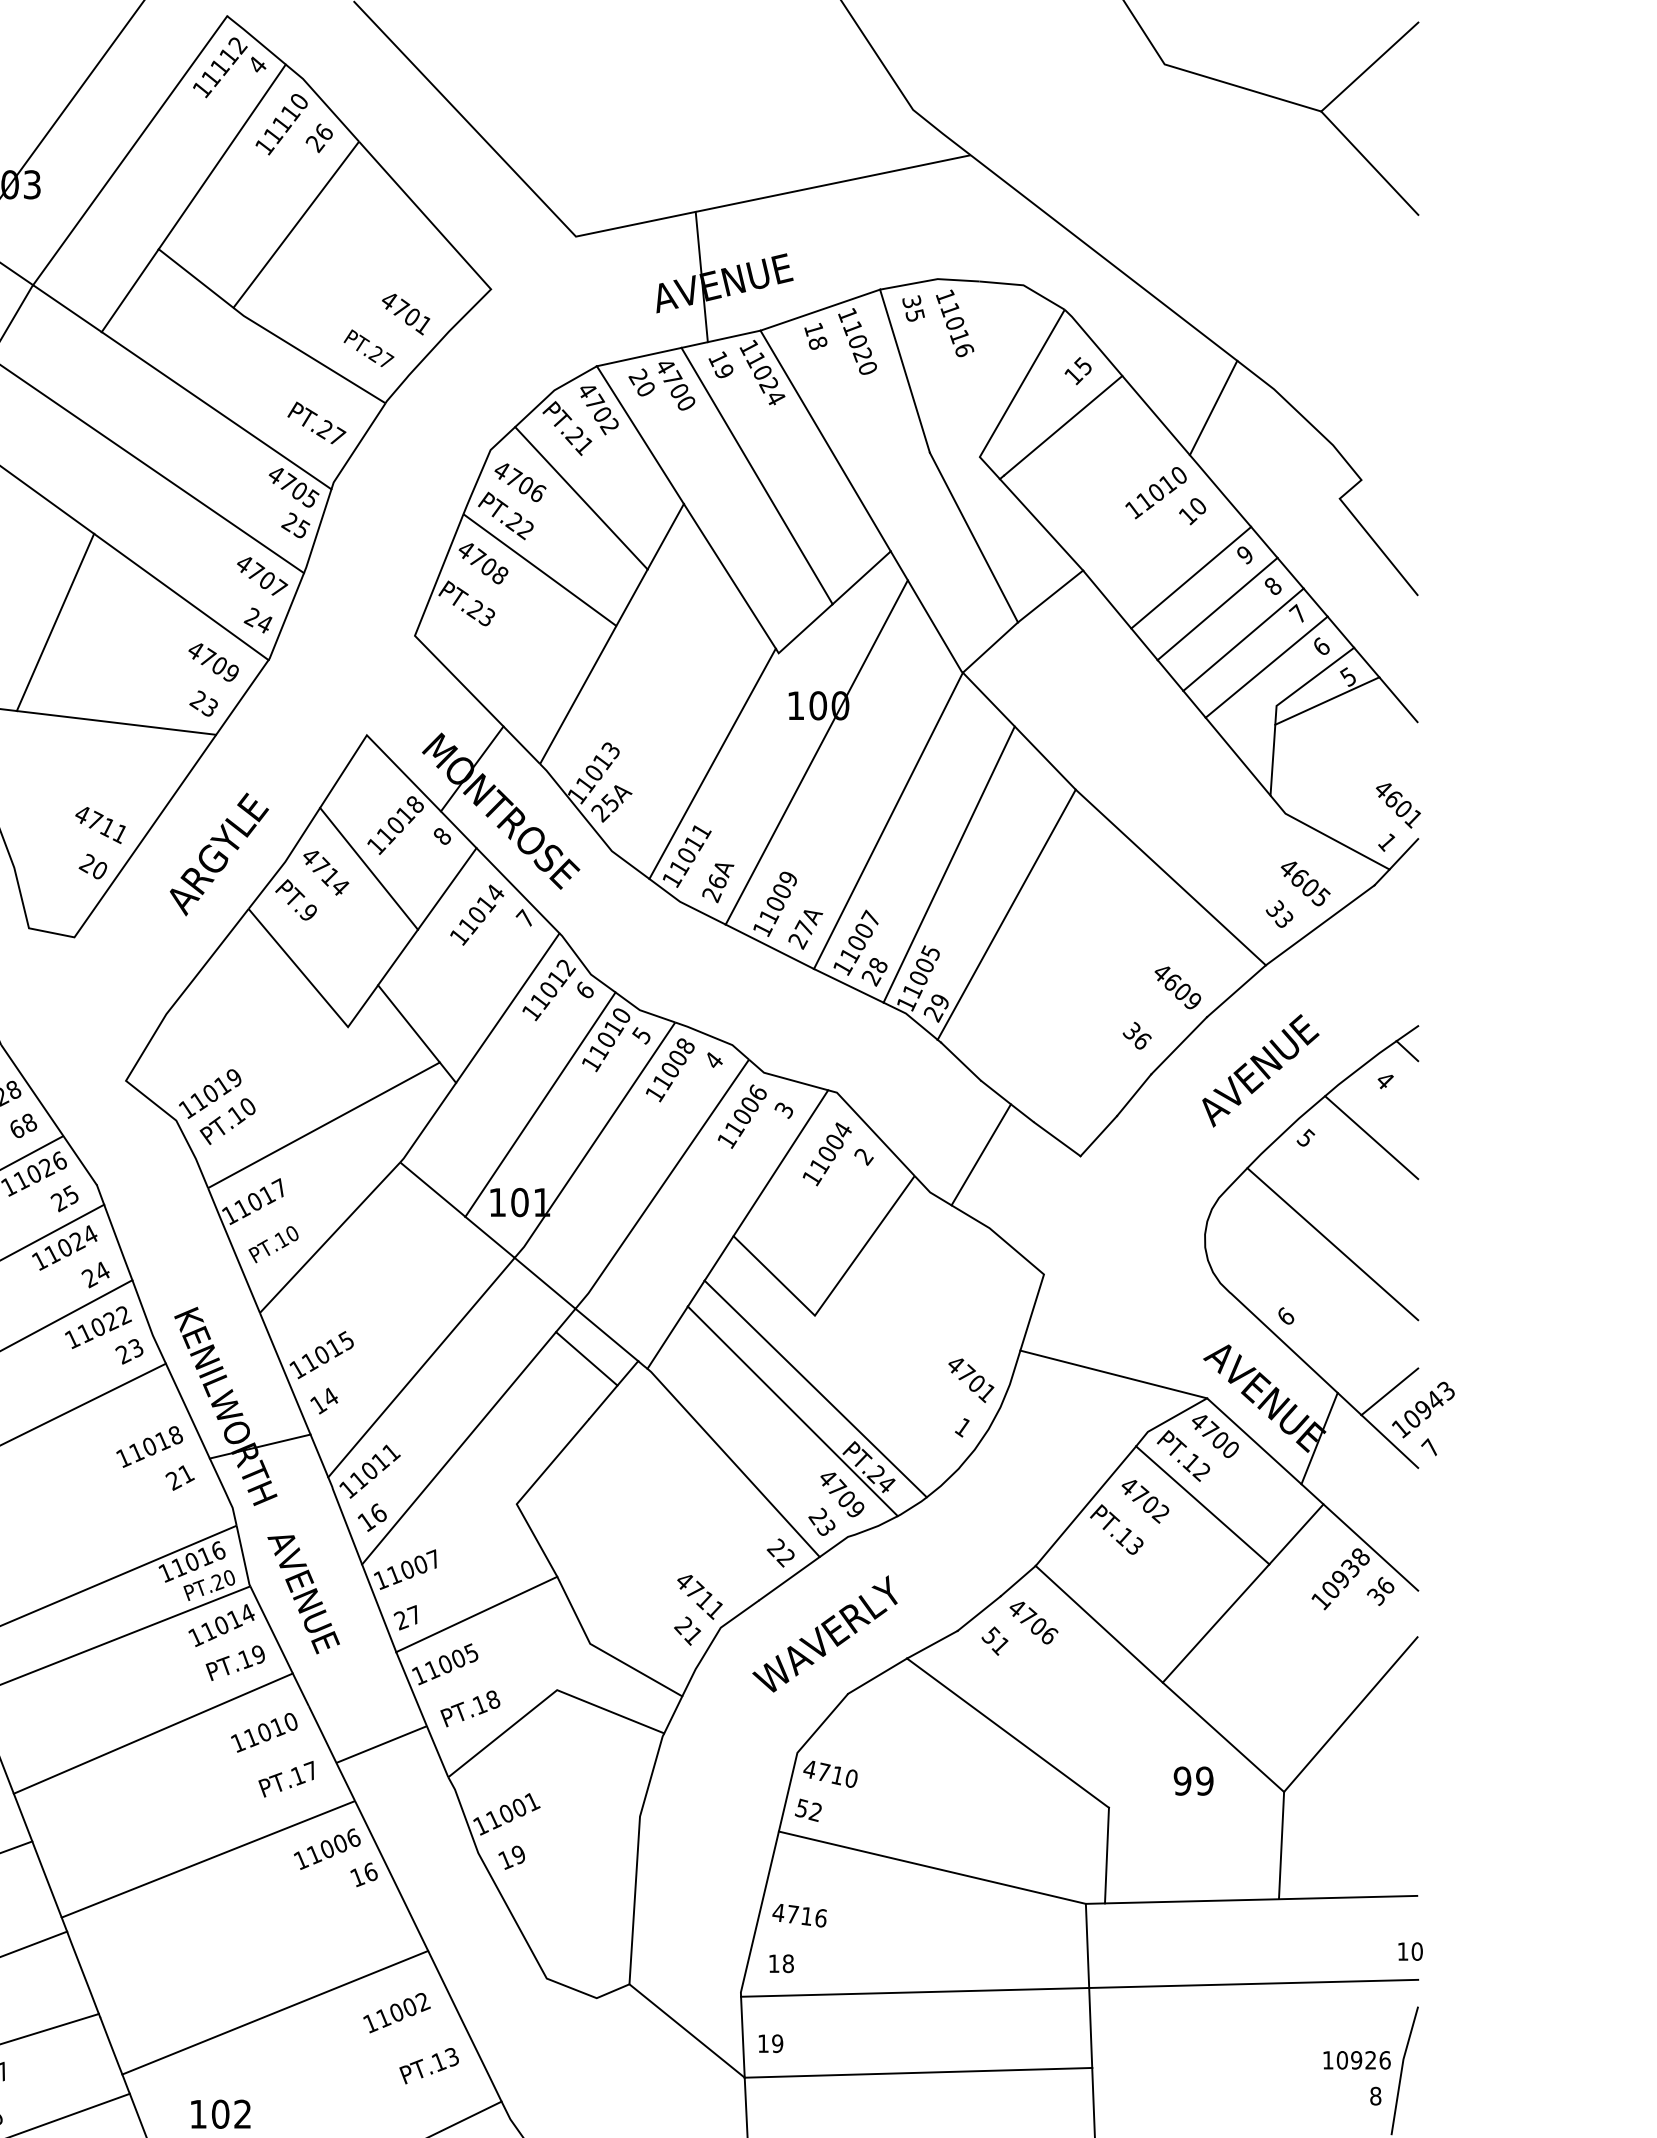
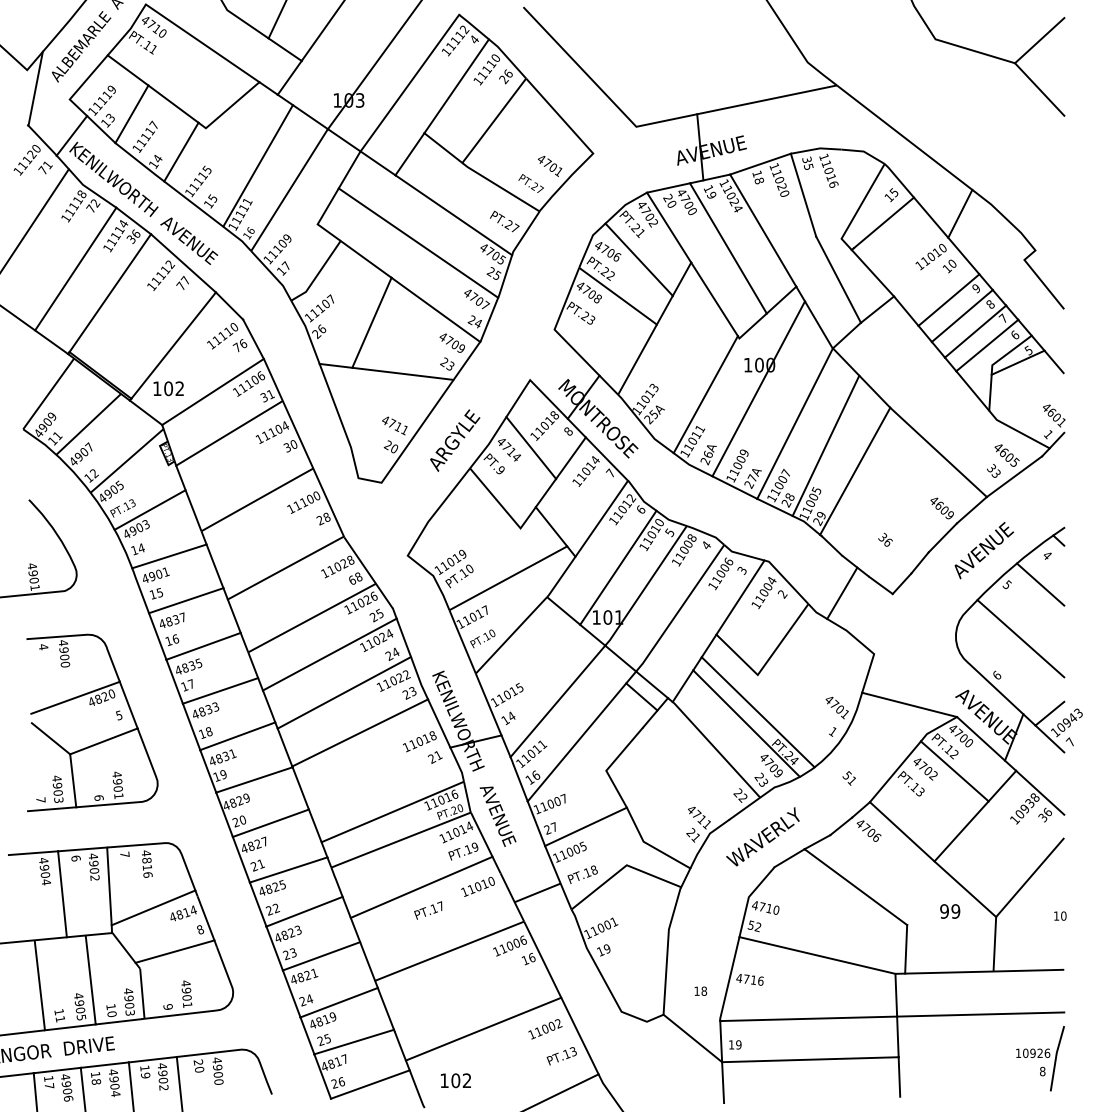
text: (1137, 1035) -> (885, 539), moved
text: (993, 1641) -> (848, 778), moved
text: (286, 1779) -> (428, 910), moved
text: (1410, 1950) -> (1060, 915), moved
text: (780, 1962) -> (700, 990), moved

